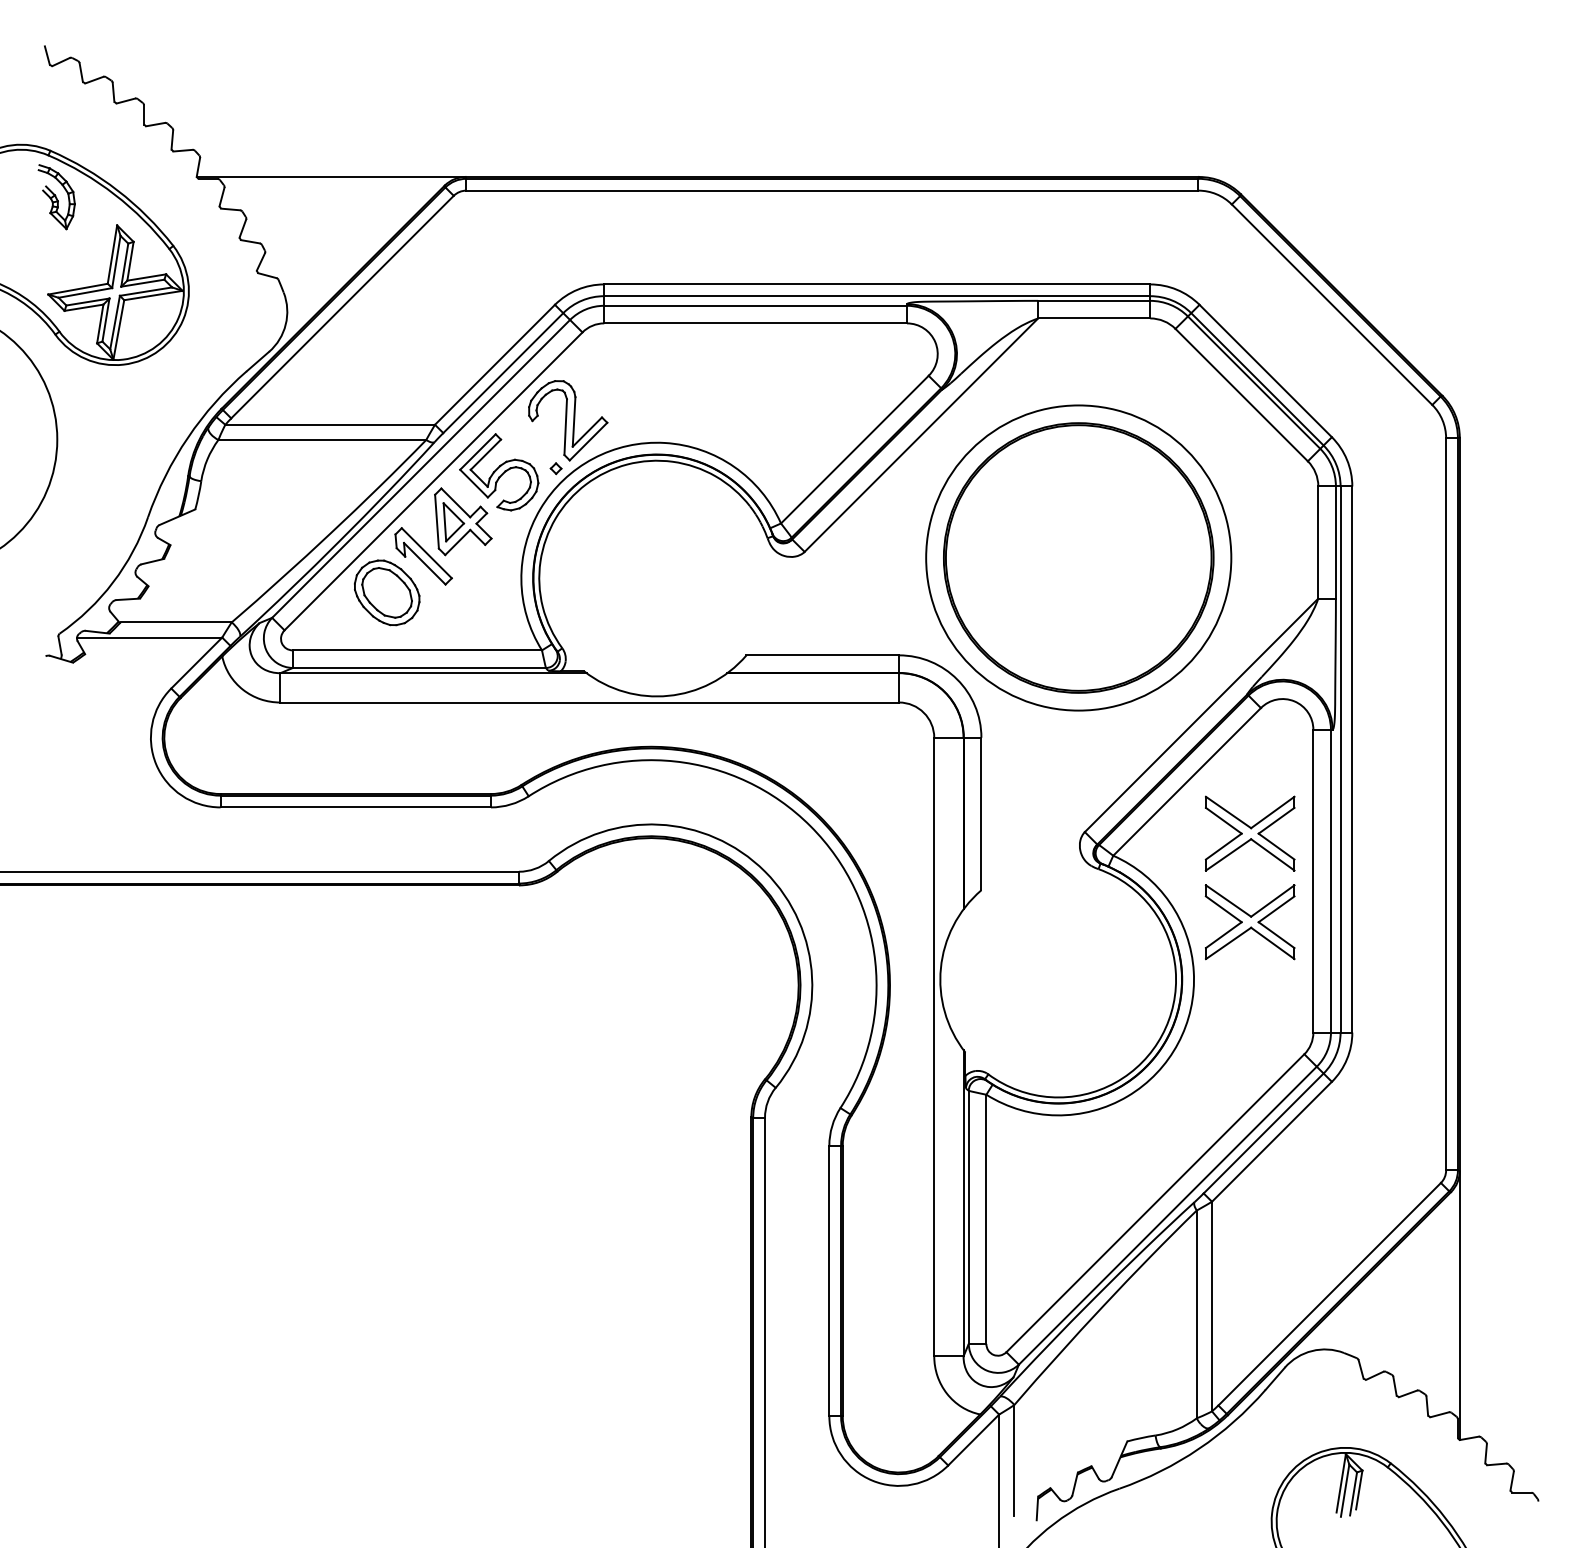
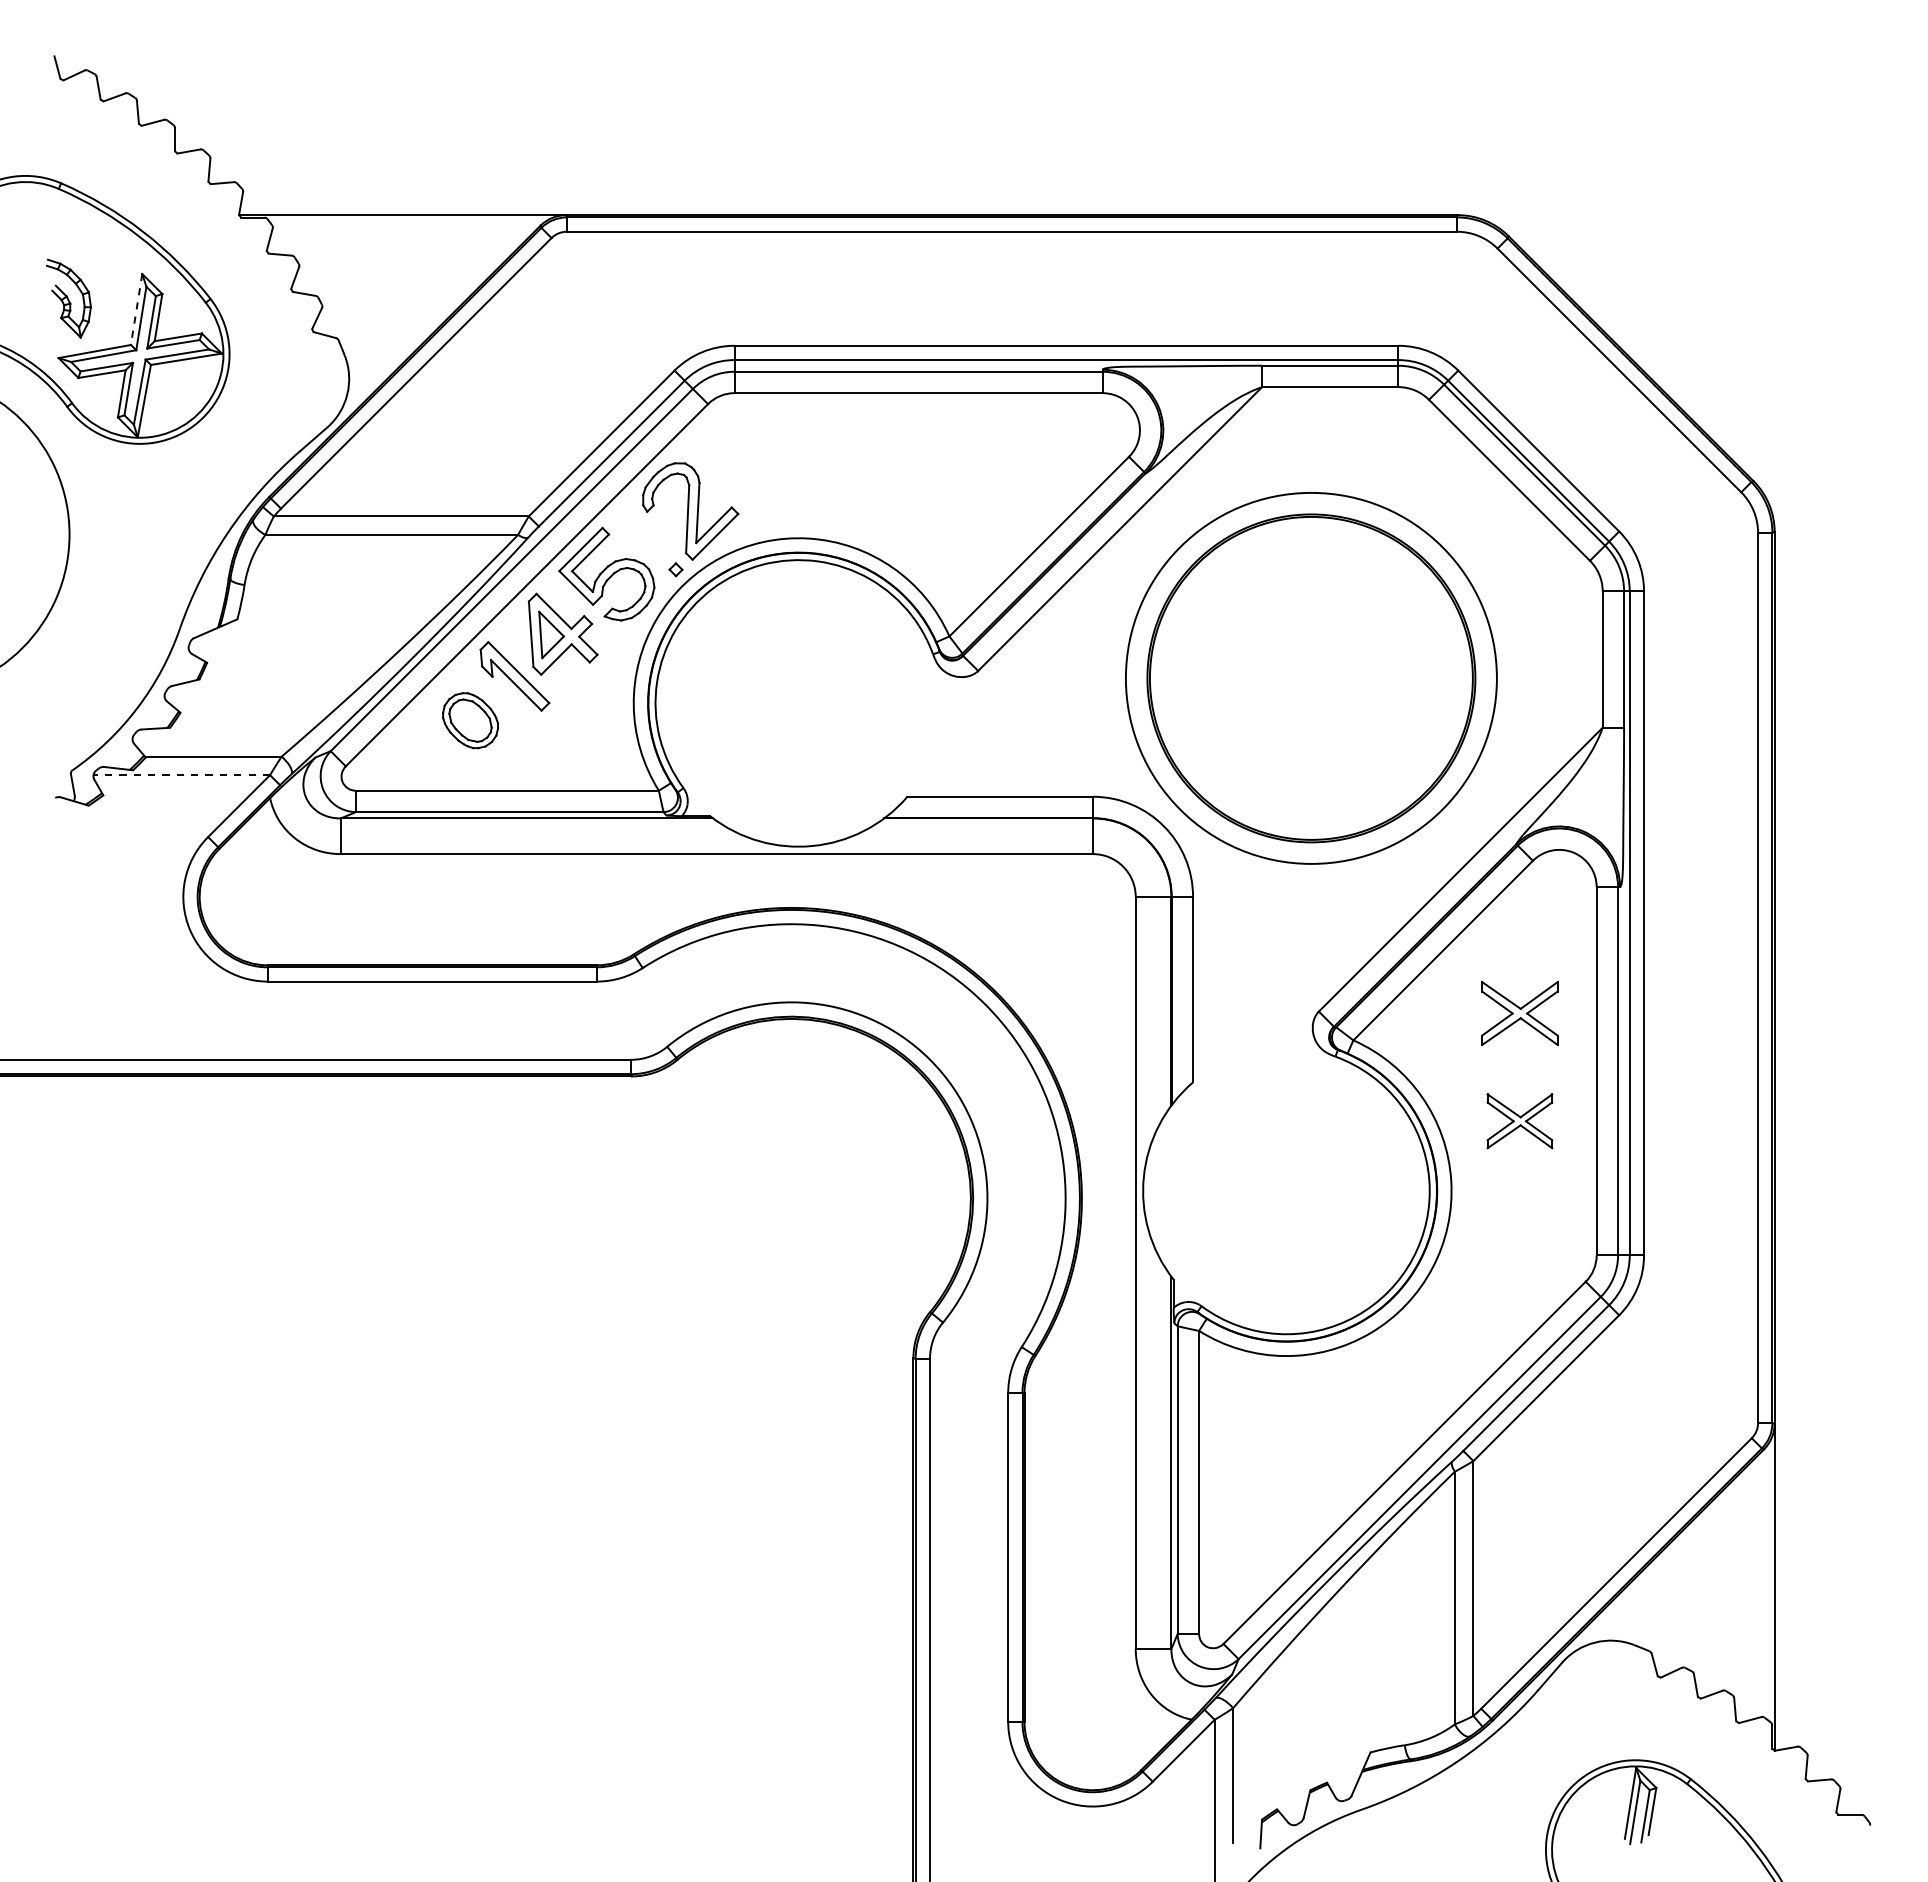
part: (56, 197) -> (68, 298), moved
line: (112, 254) -> (136, 309), solid -> dashed
part: (387, 592) -> (470, 720), size x0.7
line: (149, 637) -> (181, 775), solid -> dashed
part: (1249, 833) -> (1519, 1013), size x0.7
part: (1249, 922) -> (1519, 1121), size x0.6

